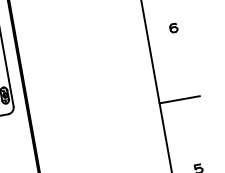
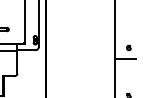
curve: (172, 27) -> (128, 47), moved

